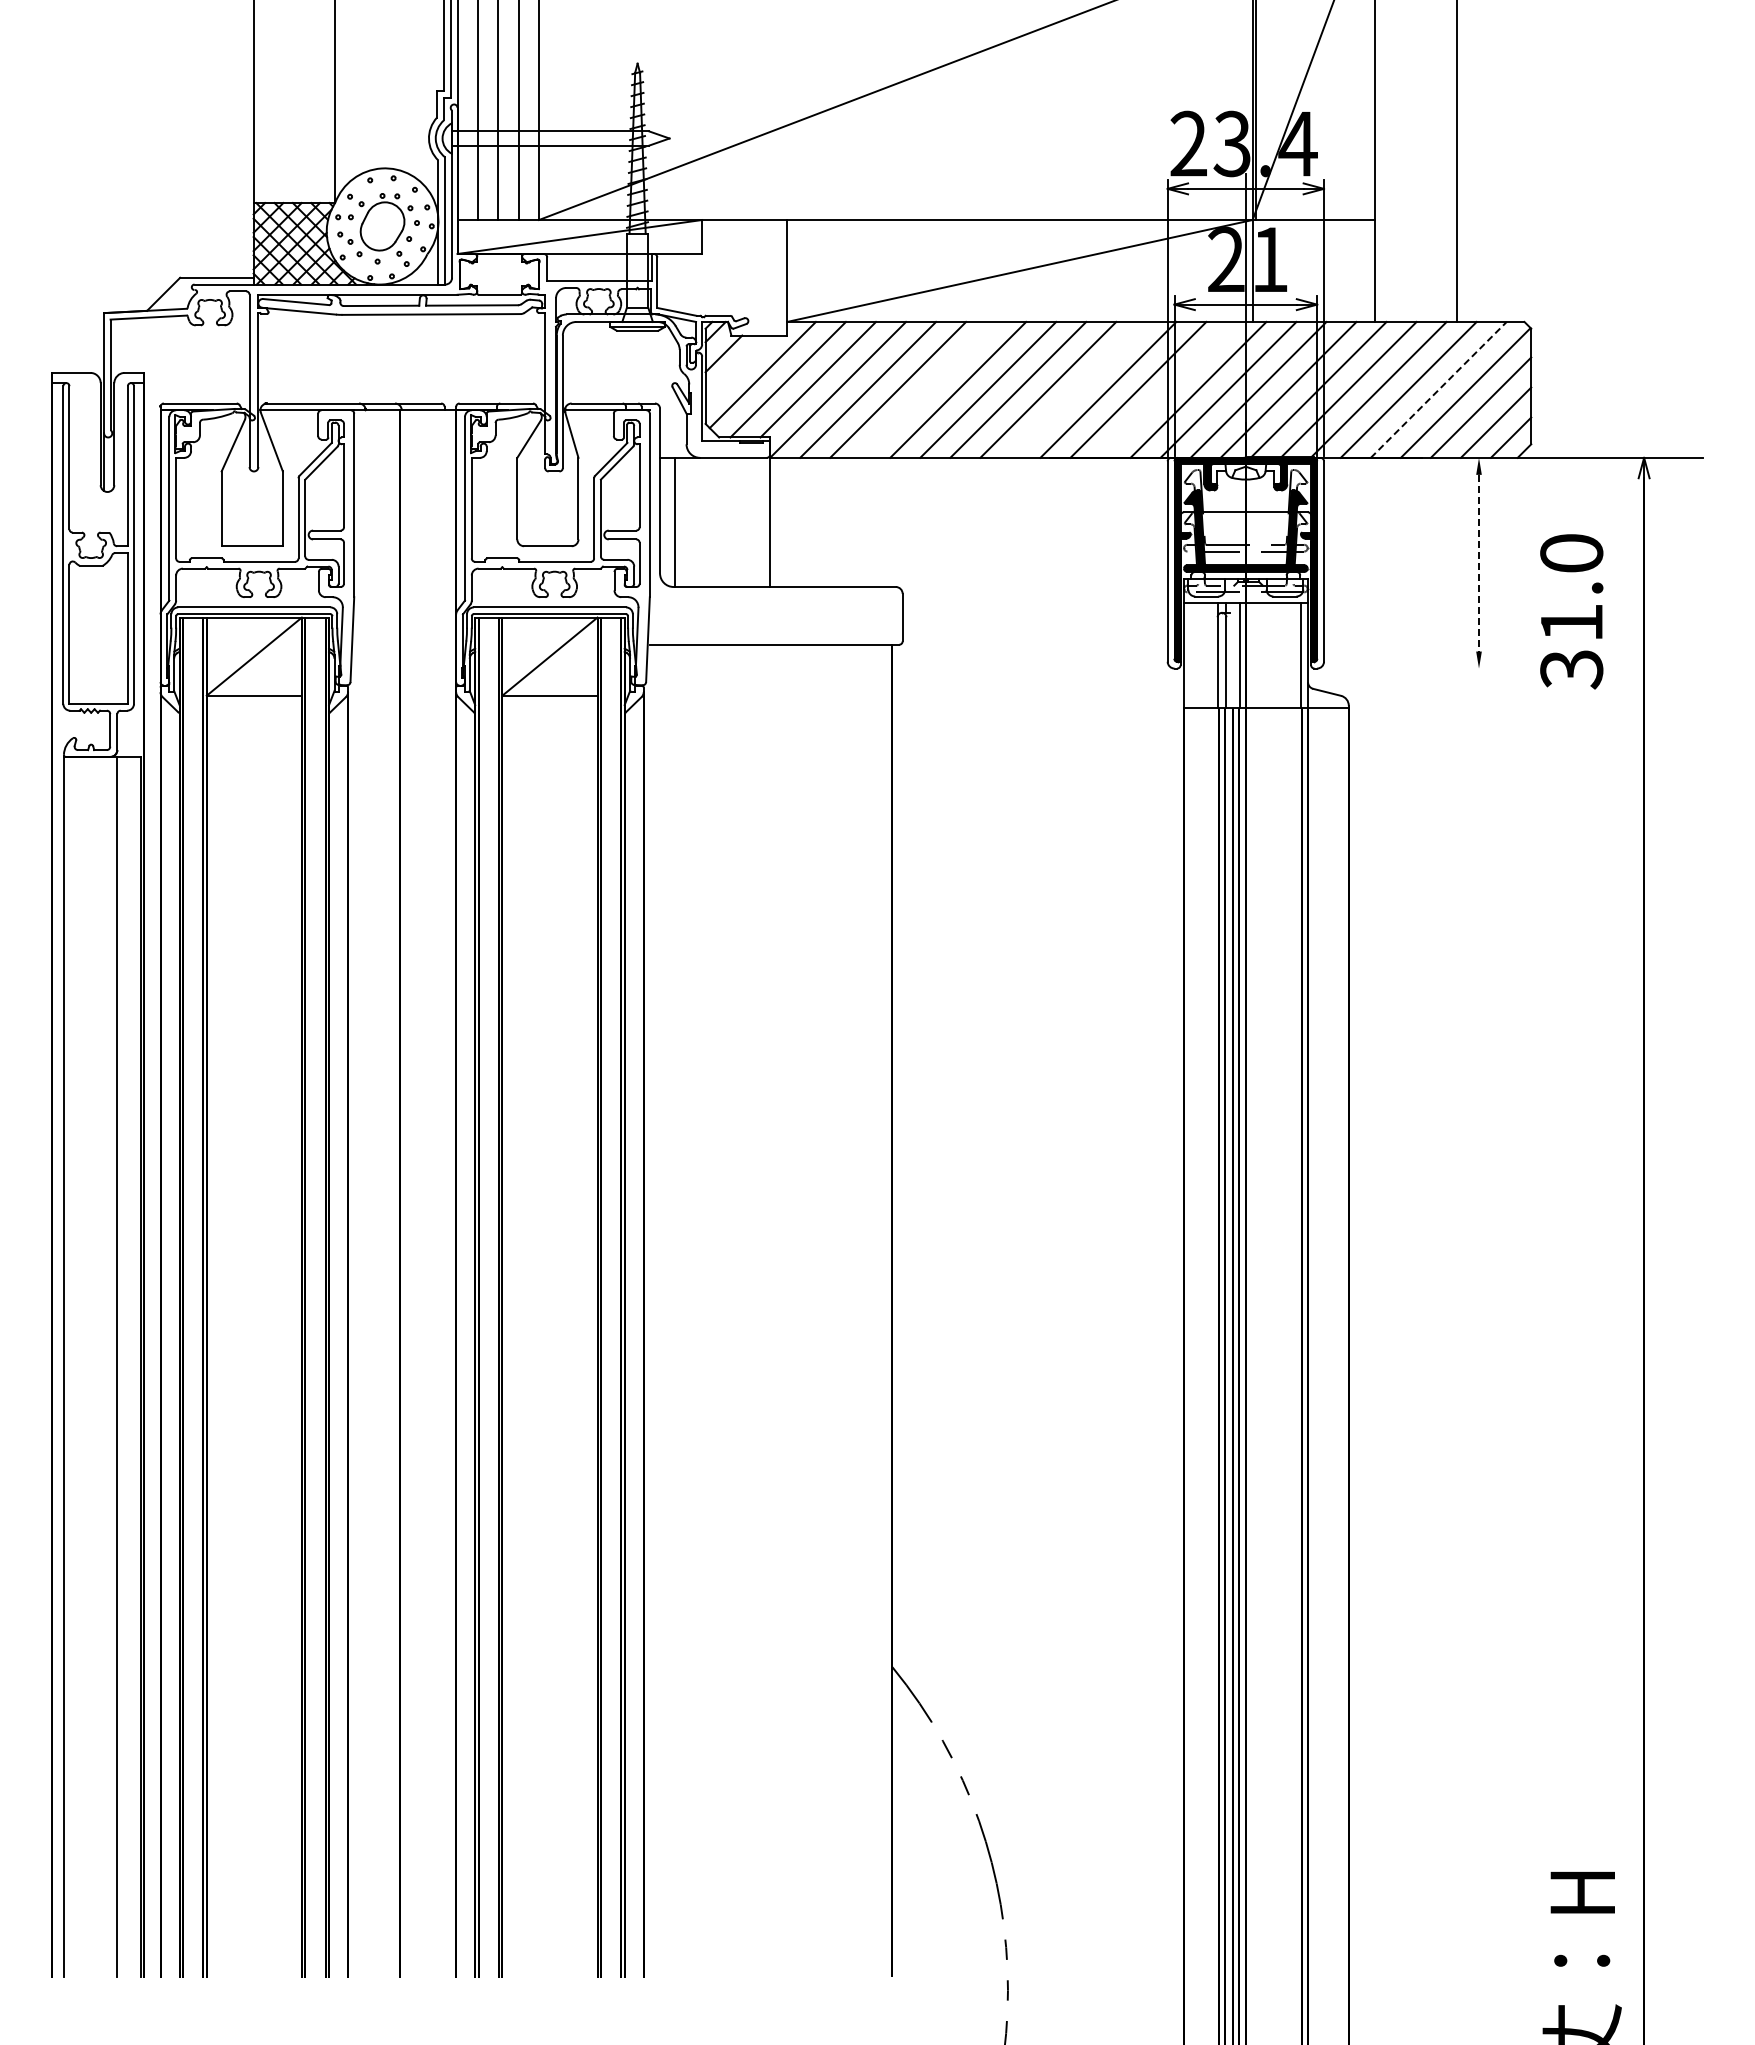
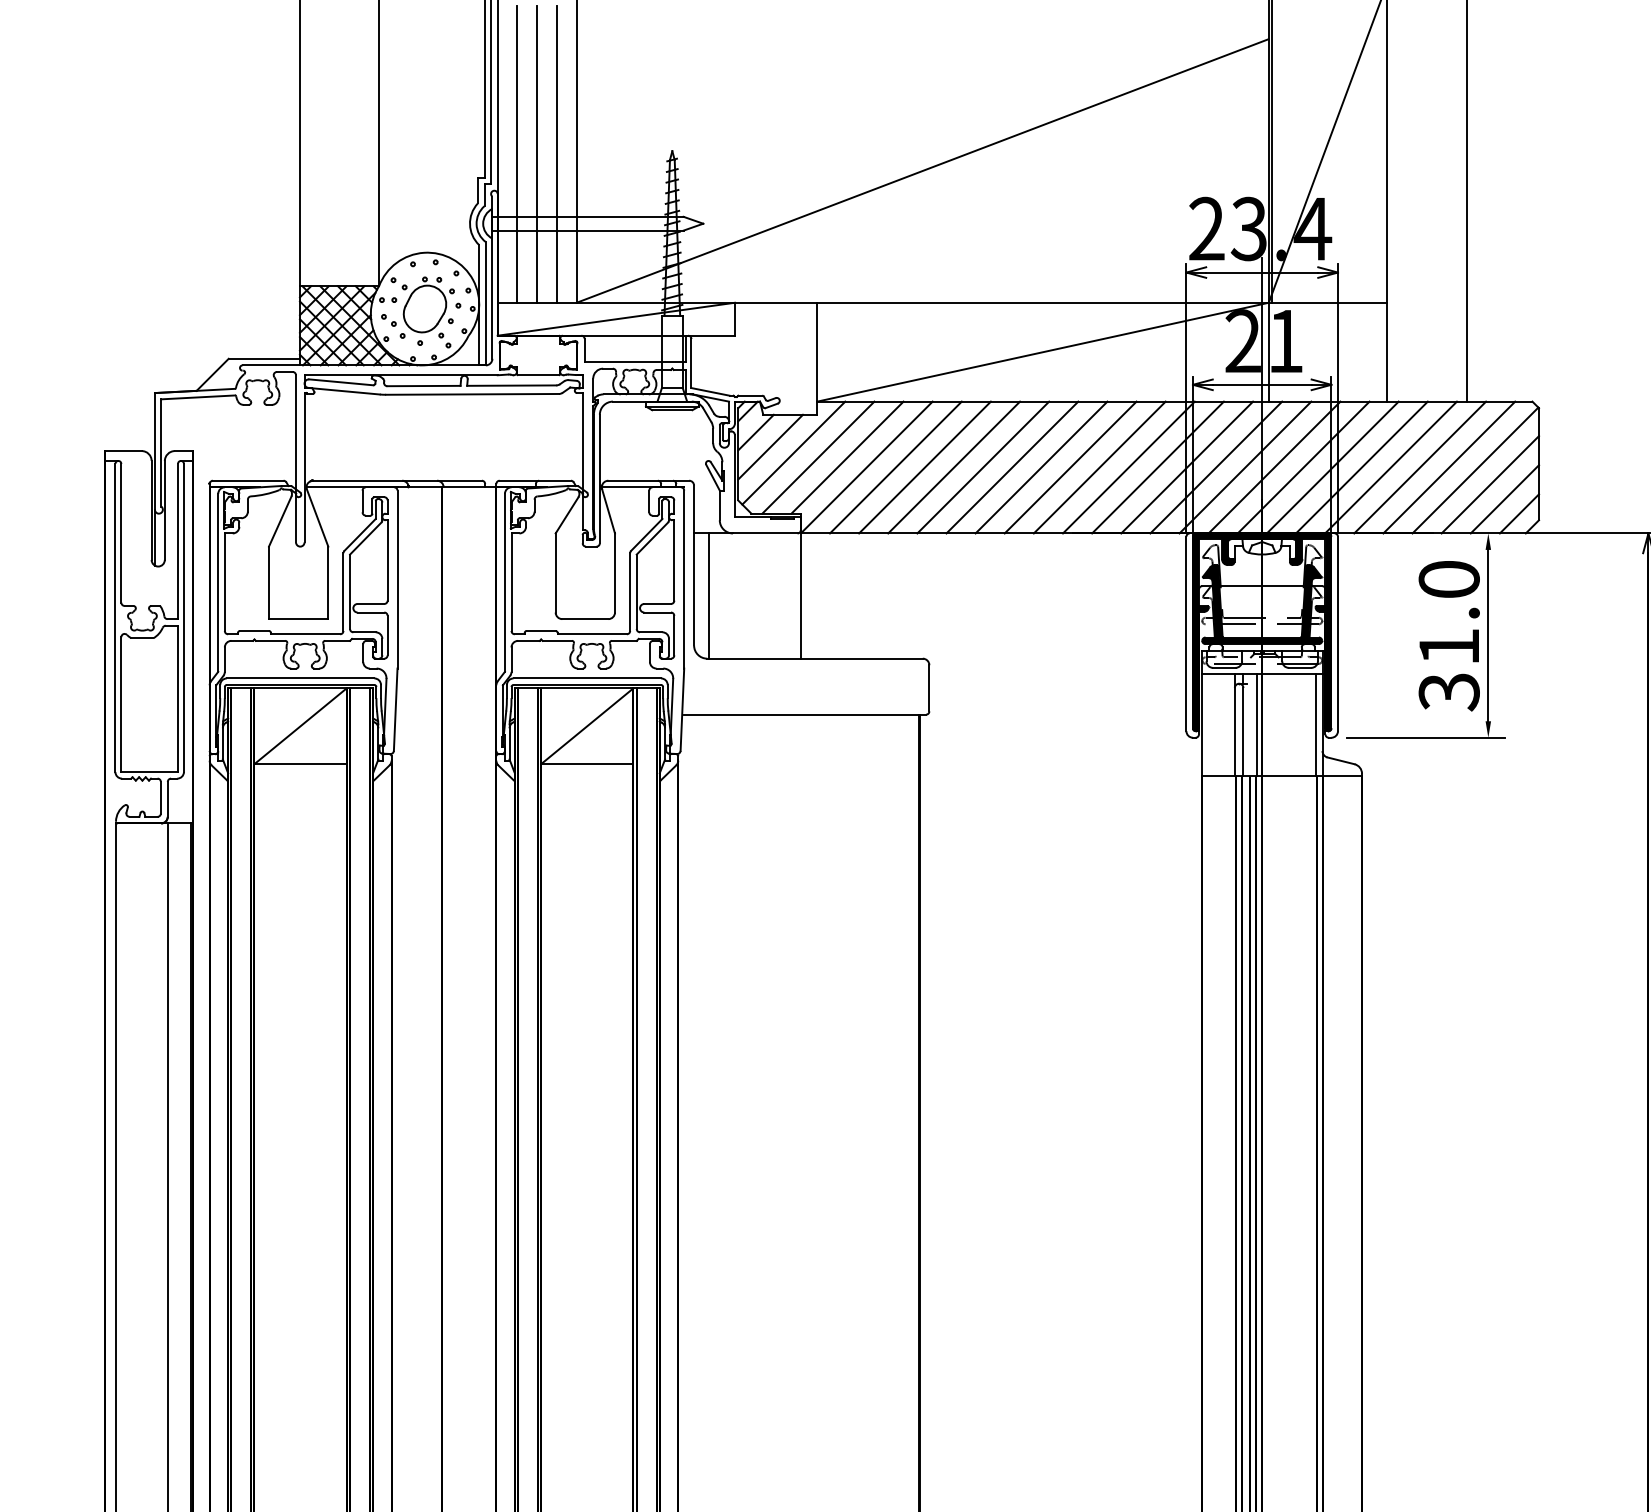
line: (738, 368) -> (770, 446), added
line: (928, 389) -> (954, 467), added
line: (1078, 389) -> (1099, 467), added
line: (1168, 389) -> (1187, 467), added
line: (1439, 389) -> (1450, 467), dashed -> solid
line: (1479, 563) -> (1488, 635), dashed -> solid
text: (1571, 611) -> (1449, 635), moved
line: (1413, 668) -> (1424, 737), added

